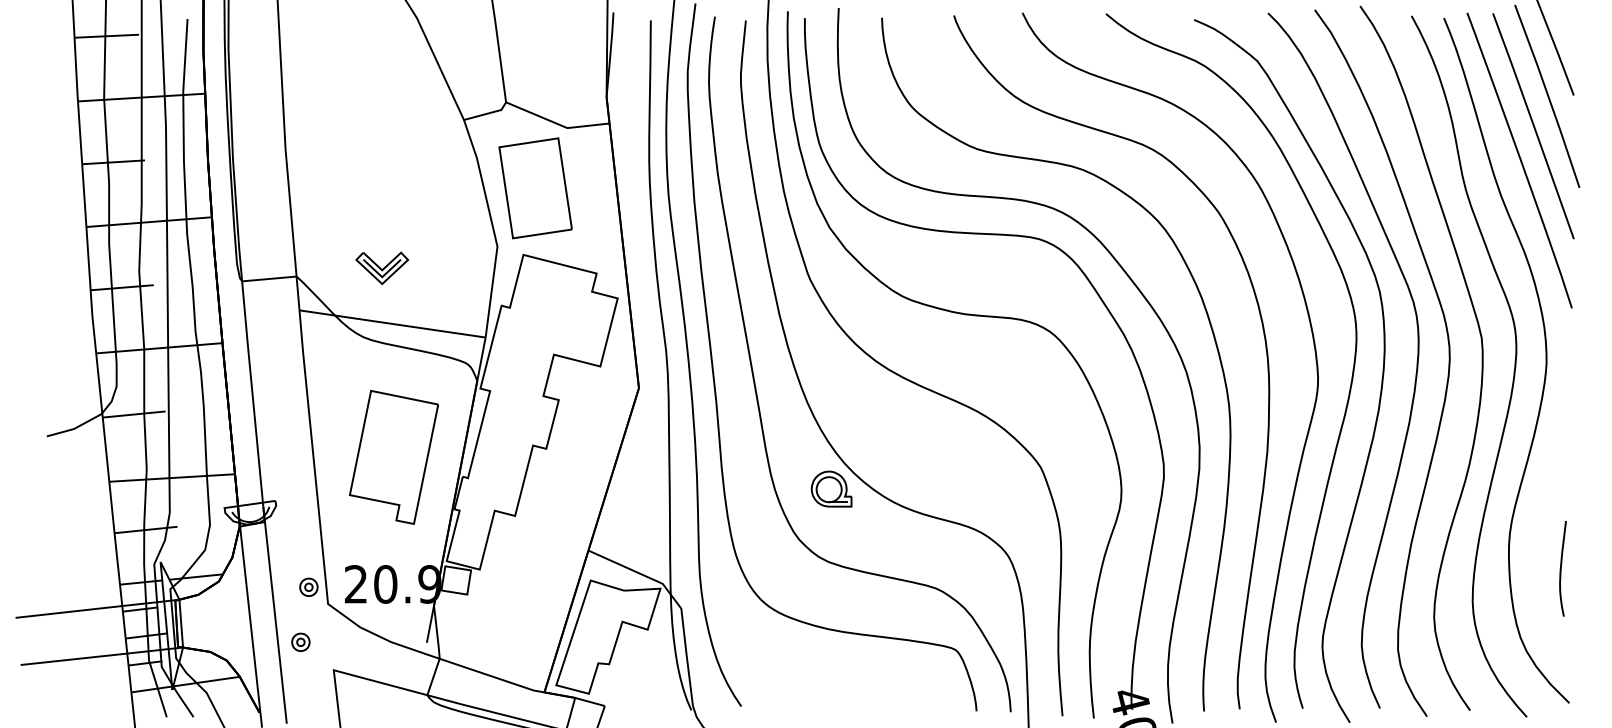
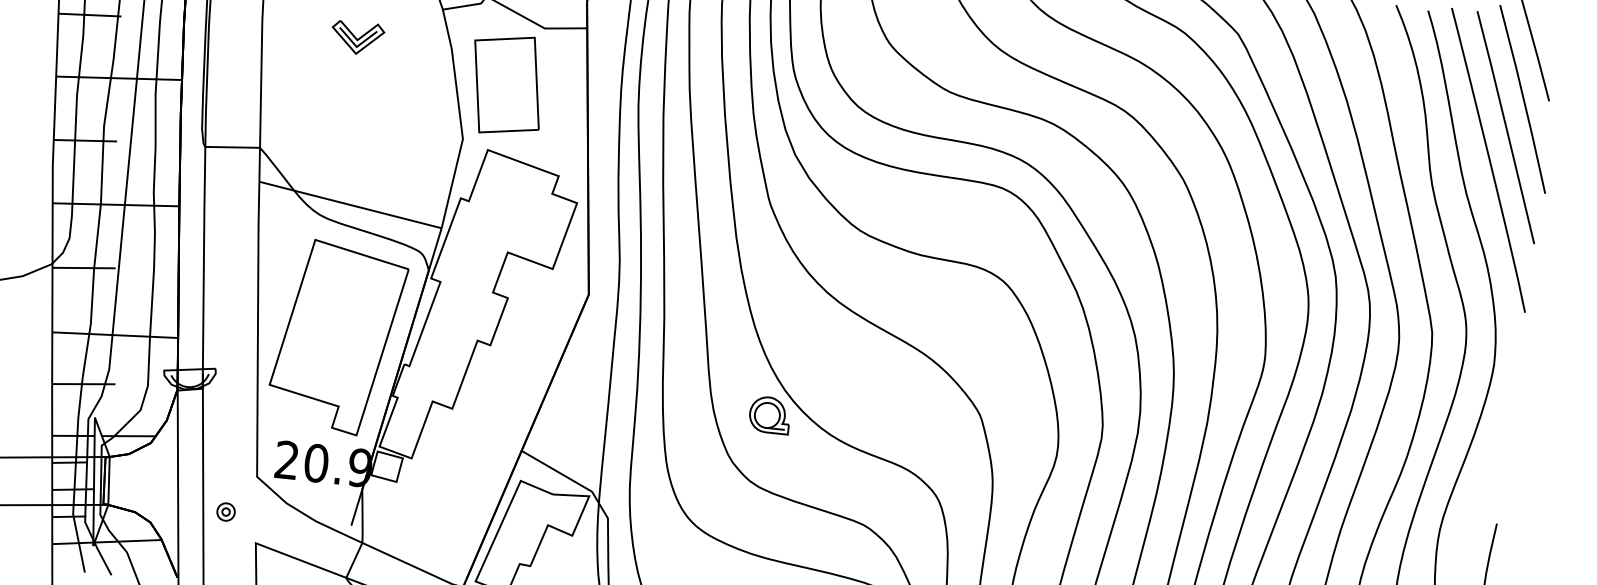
part: (382, 268) -> (357, 38), moved
part: (393, 457) -> (337, 337), size x1.43
part: (308, 586) -> (239, 457), removed

